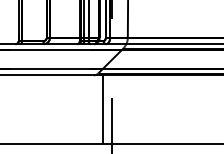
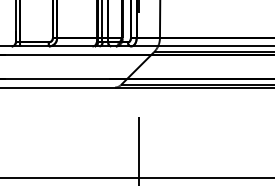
line: (102, 109) -> (126, 132), removed

